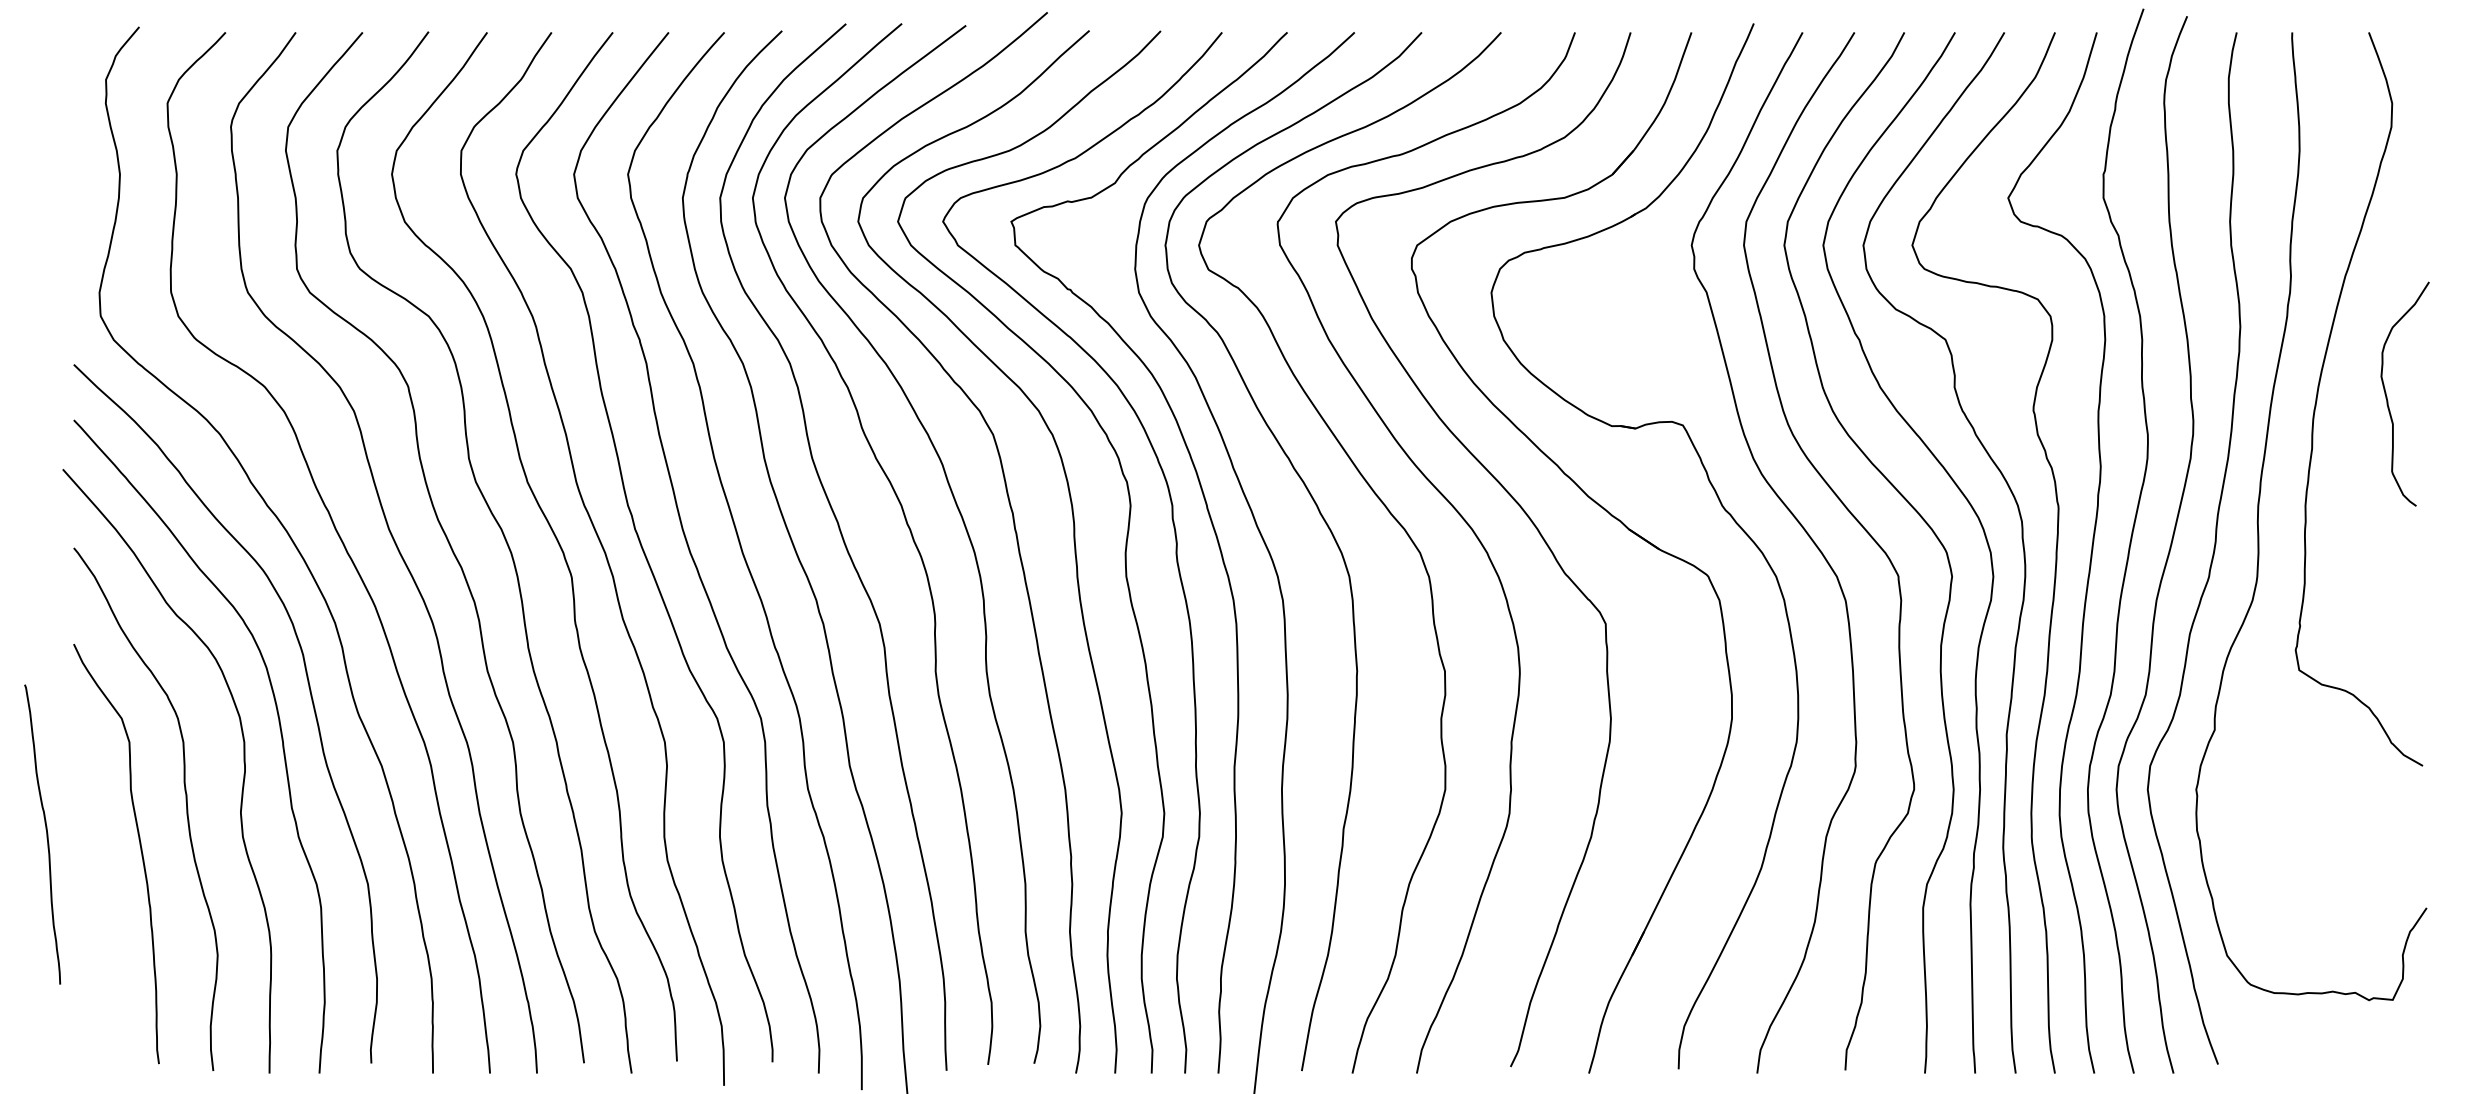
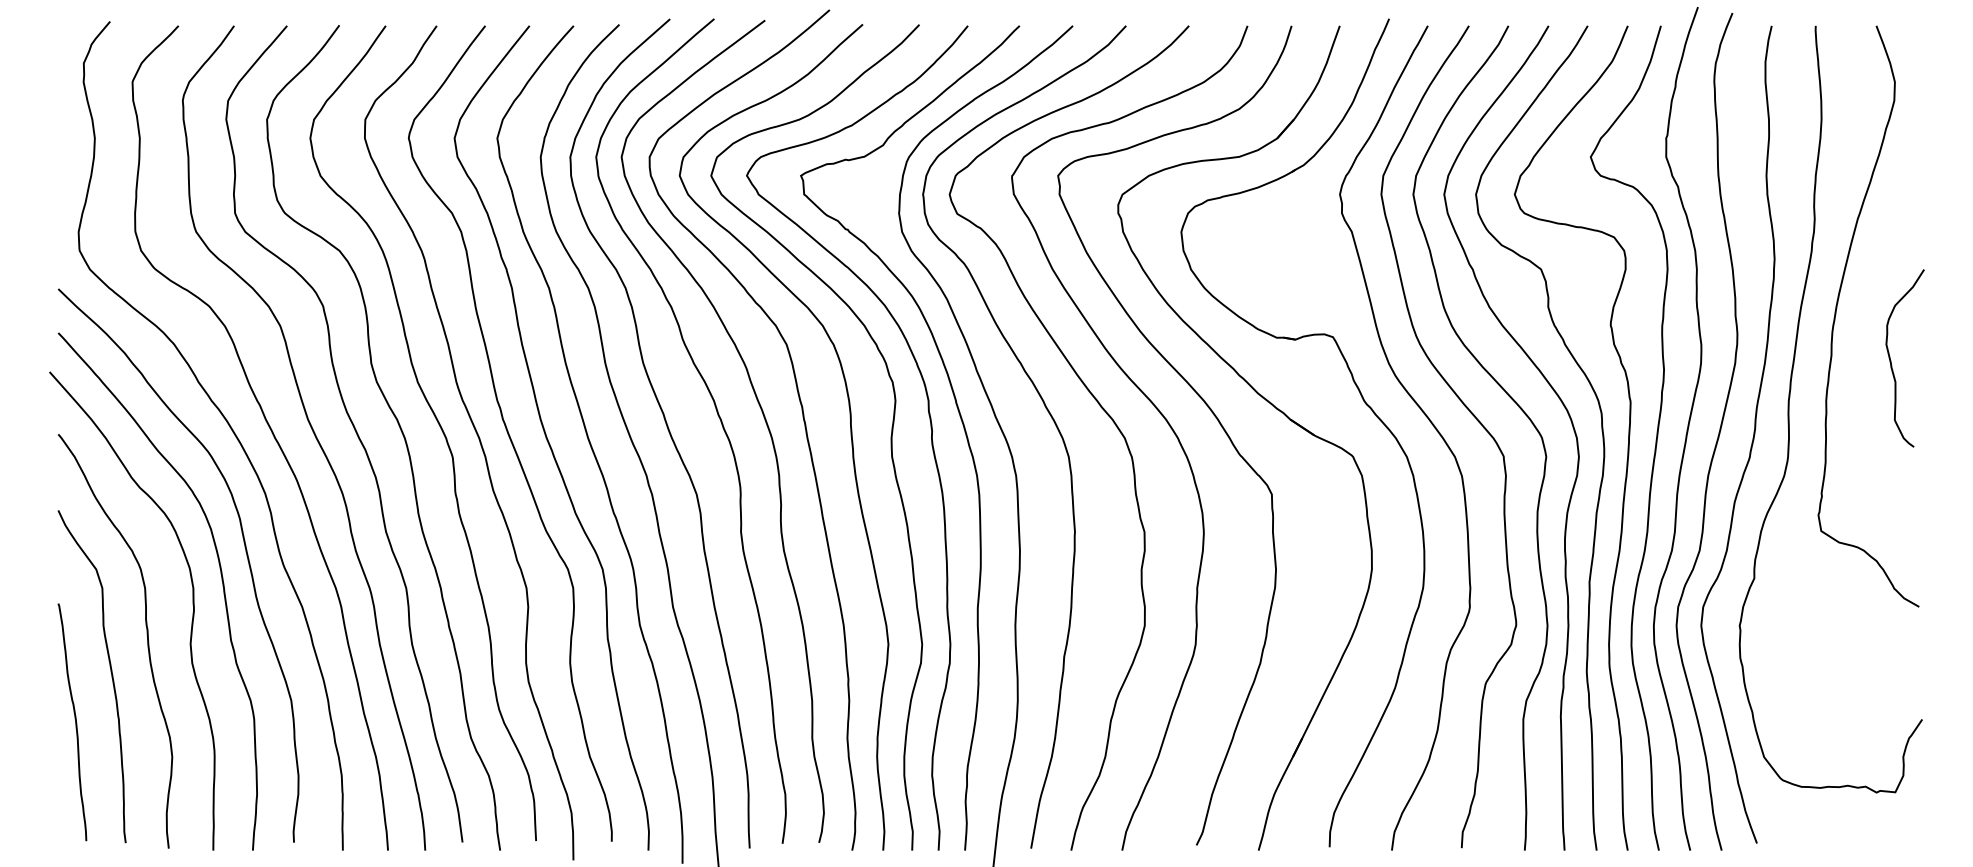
curve: (2387, 396) -> (1891, 360), moved
curve: (46, 834) -> (75, 722), moved

